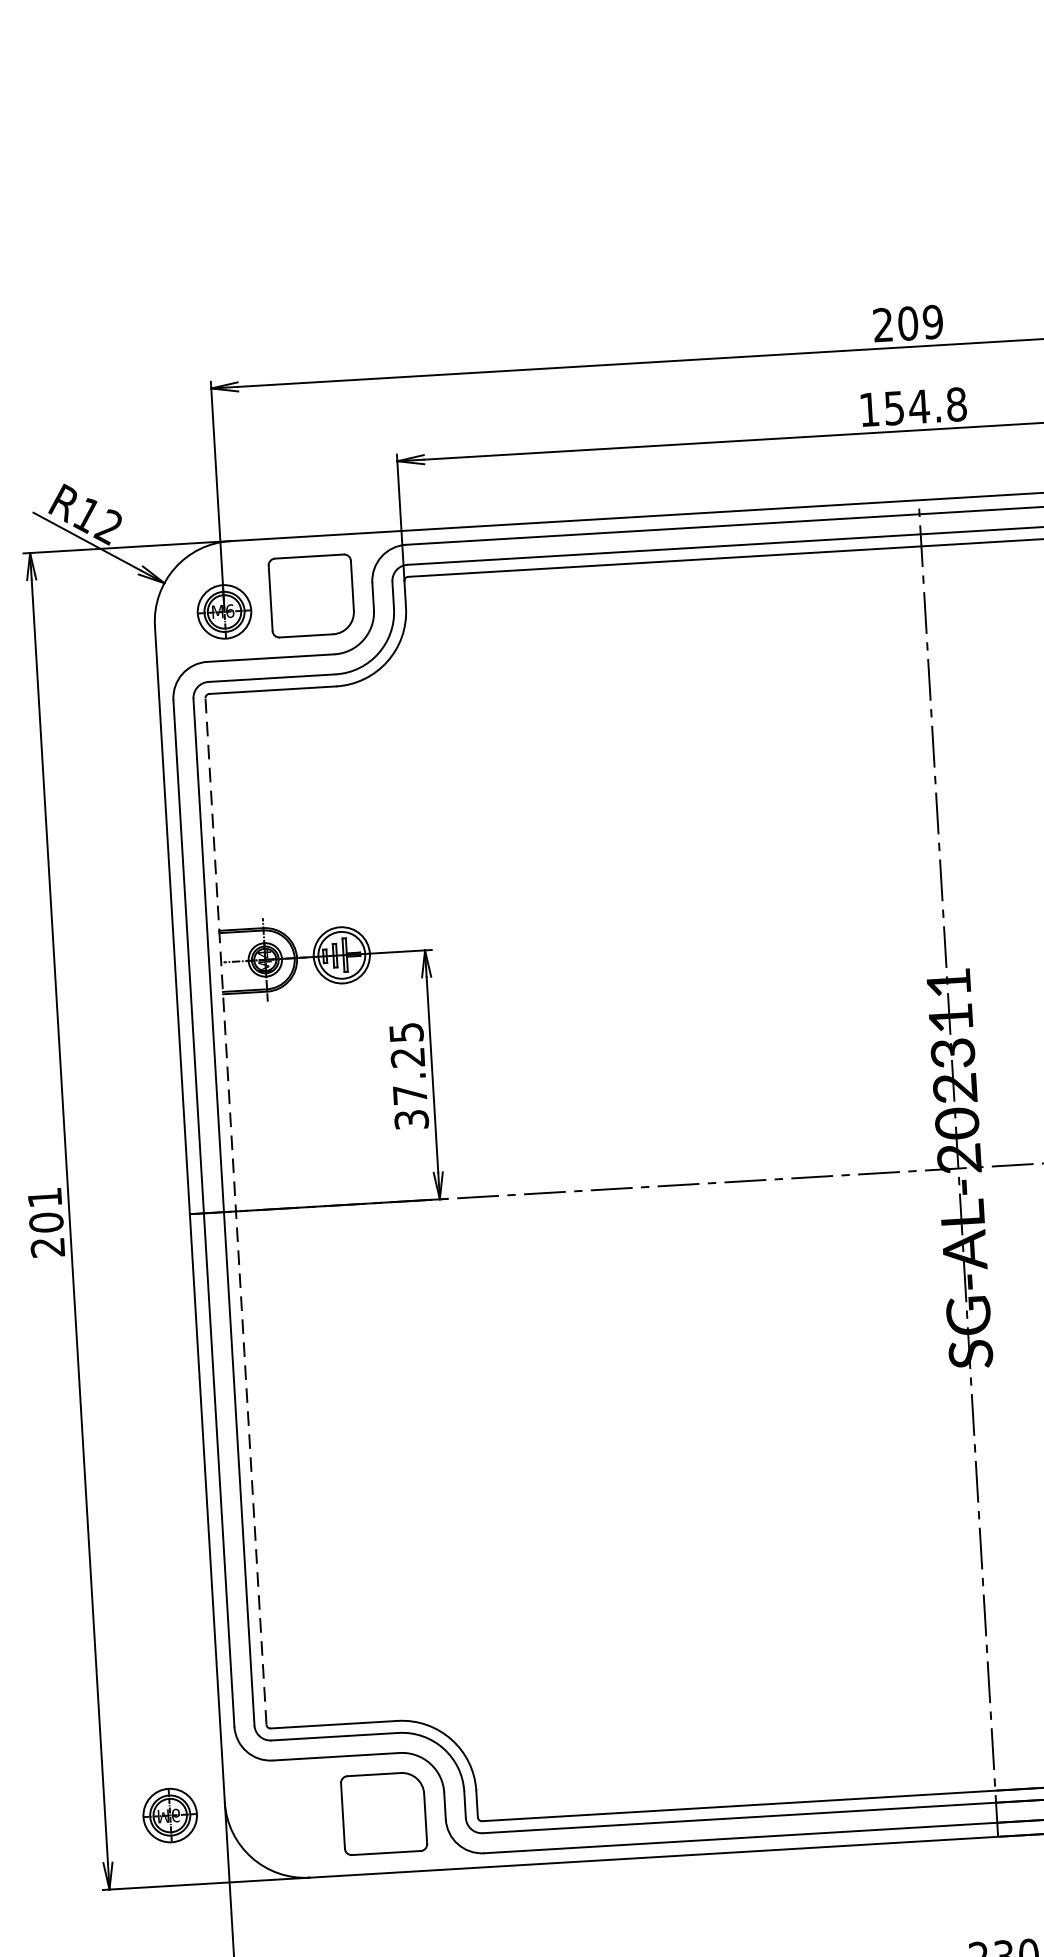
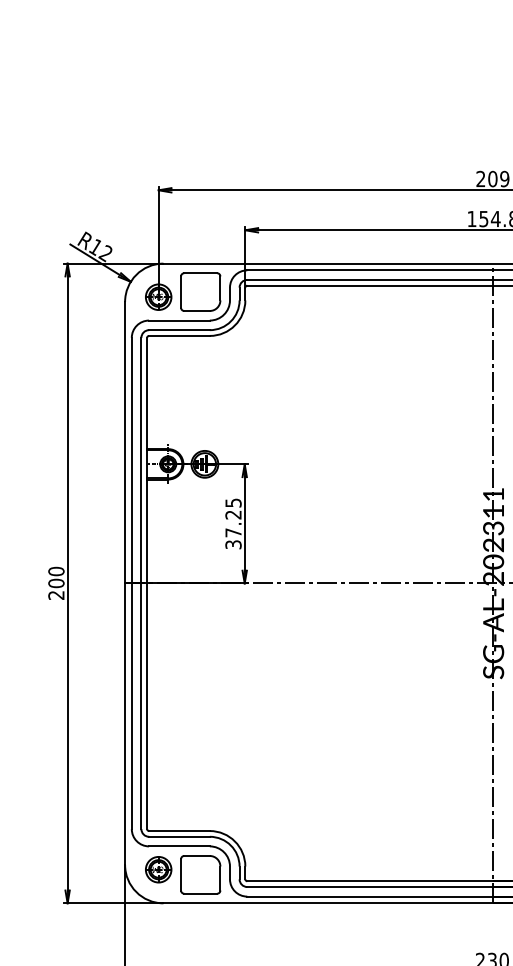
text: (45, 1197) -> (56, 571), 201 -> 200
line: (236, 1211) -> (147, 583), dashed -> solid
part: (169, 1815) -> (158, 869), moved

